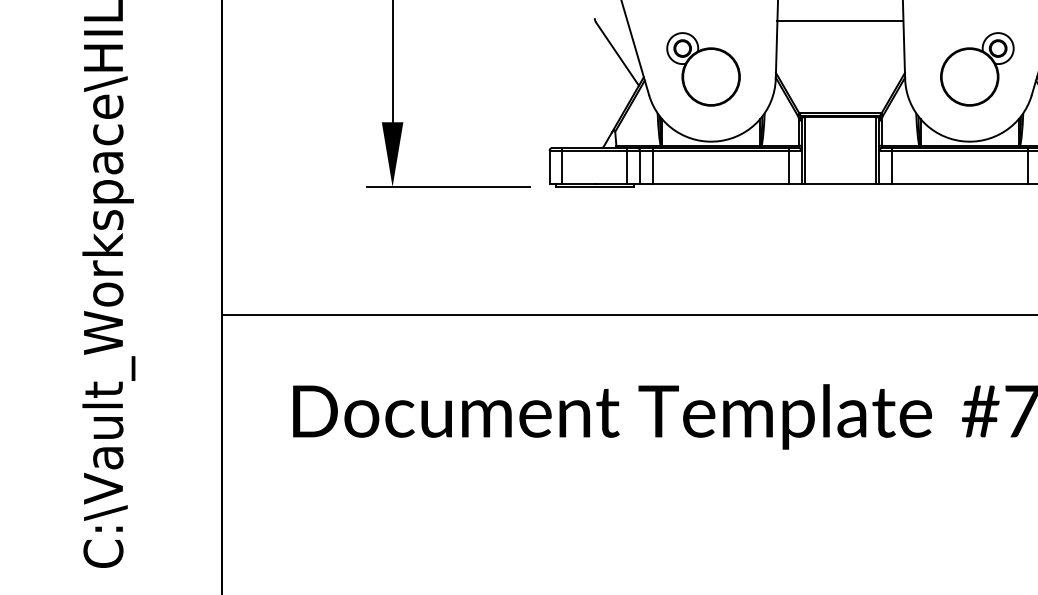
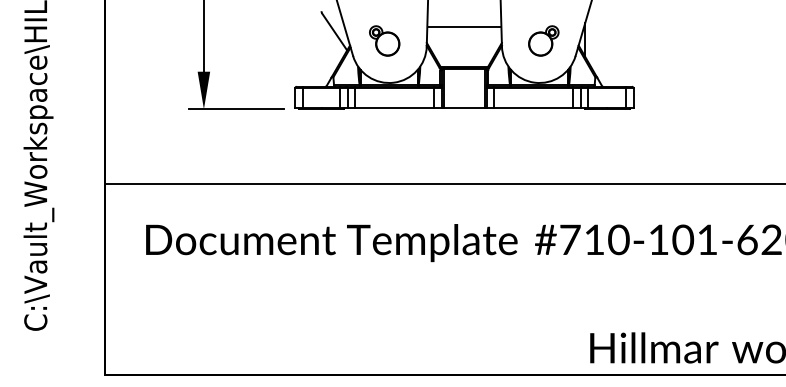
line: (840, 20) -> (464, 26), moved
part: (703, 68) -> (384, 40), size x0.7
part: (976, 68) -> (543, 40), size x0.7

